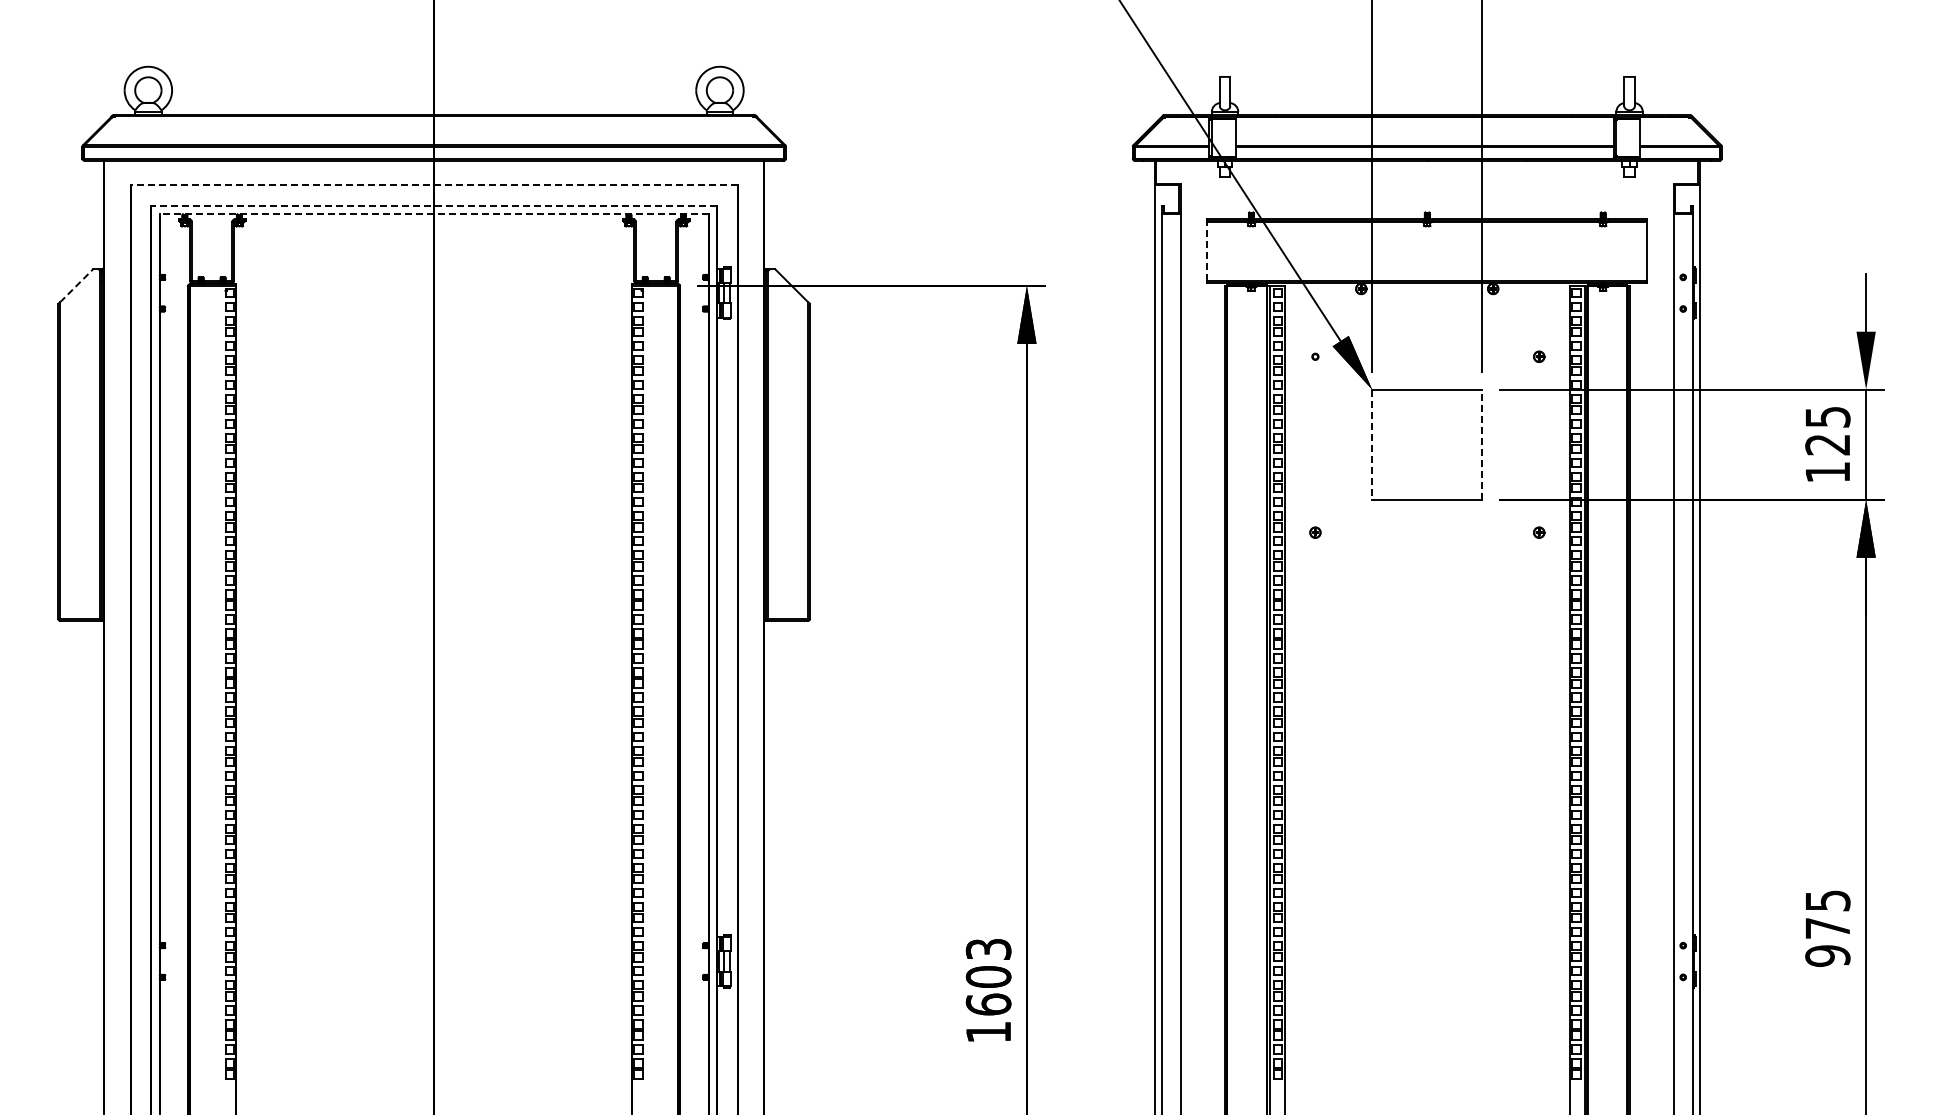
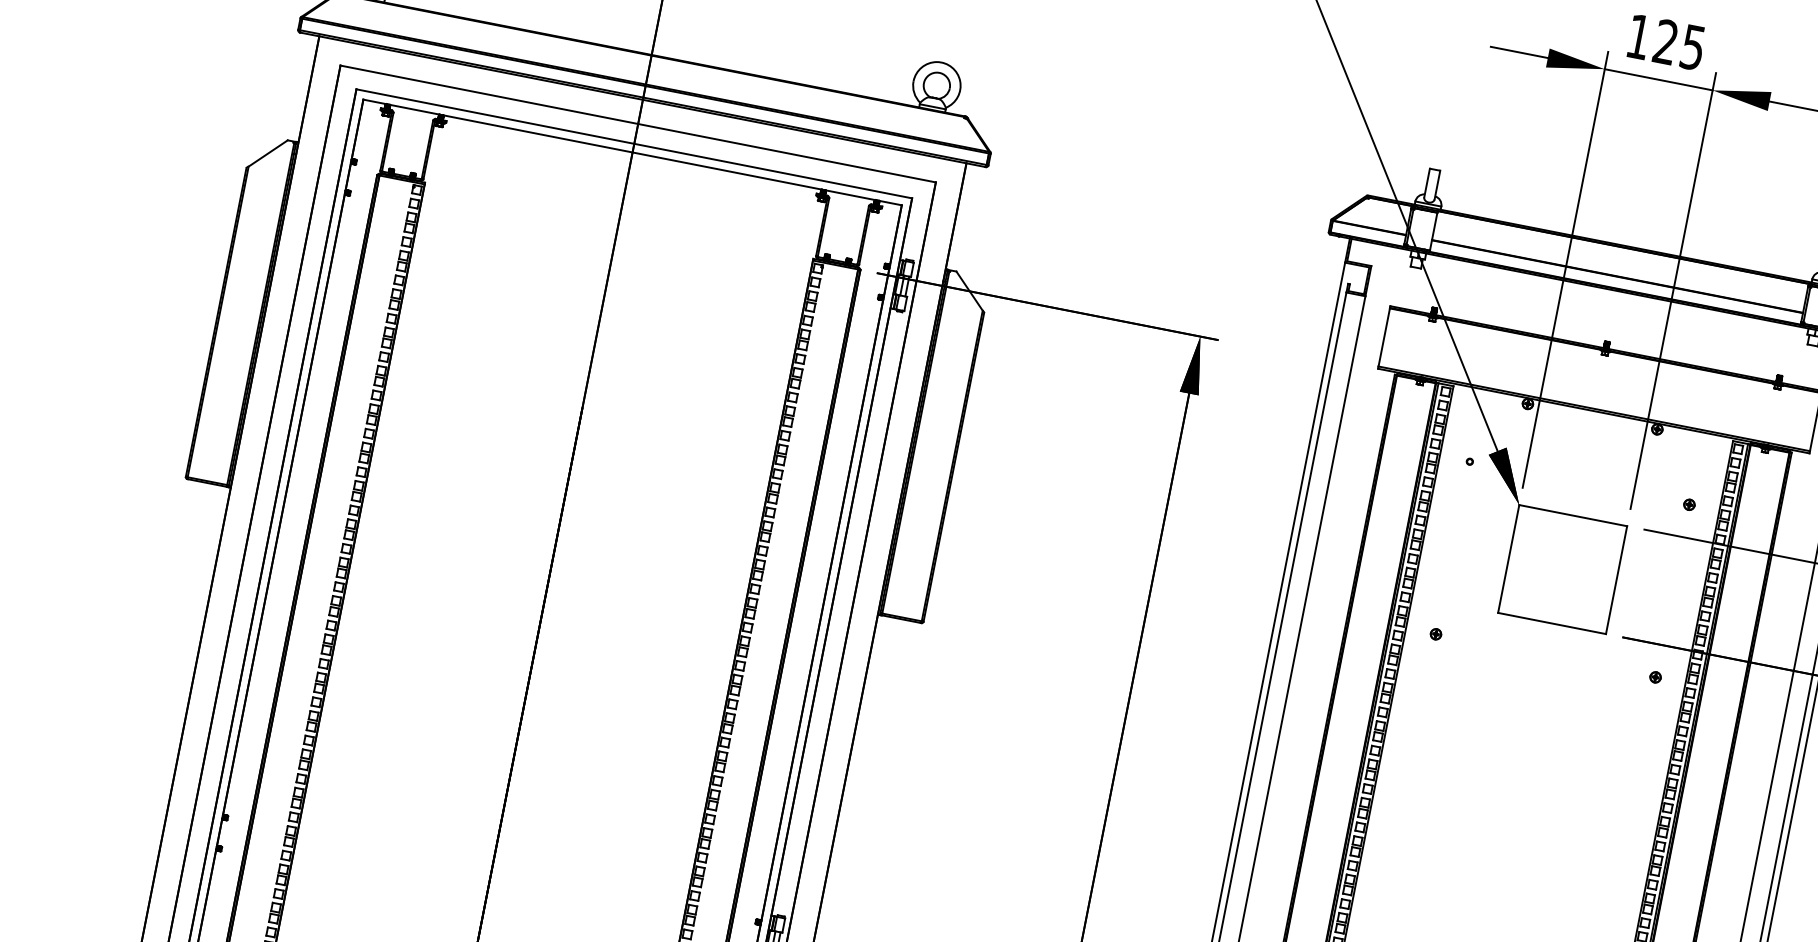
line: (433, 185) -> (637, 123), dashed -> solid
line: (433, 205) -> (633, 143), dashed -> solid
line: (433, 214) -> (631, 152), dashed -> solid
line: (1207, 251) -> (1384, 337), dashed -> solid
line: (76, 285) -> (267, 153), dashed -> solid
line: (1372, 444) -> (1508, 558), dashed -> solid
line: (1482, 444) -> (1616, 579), dashed -> solid

